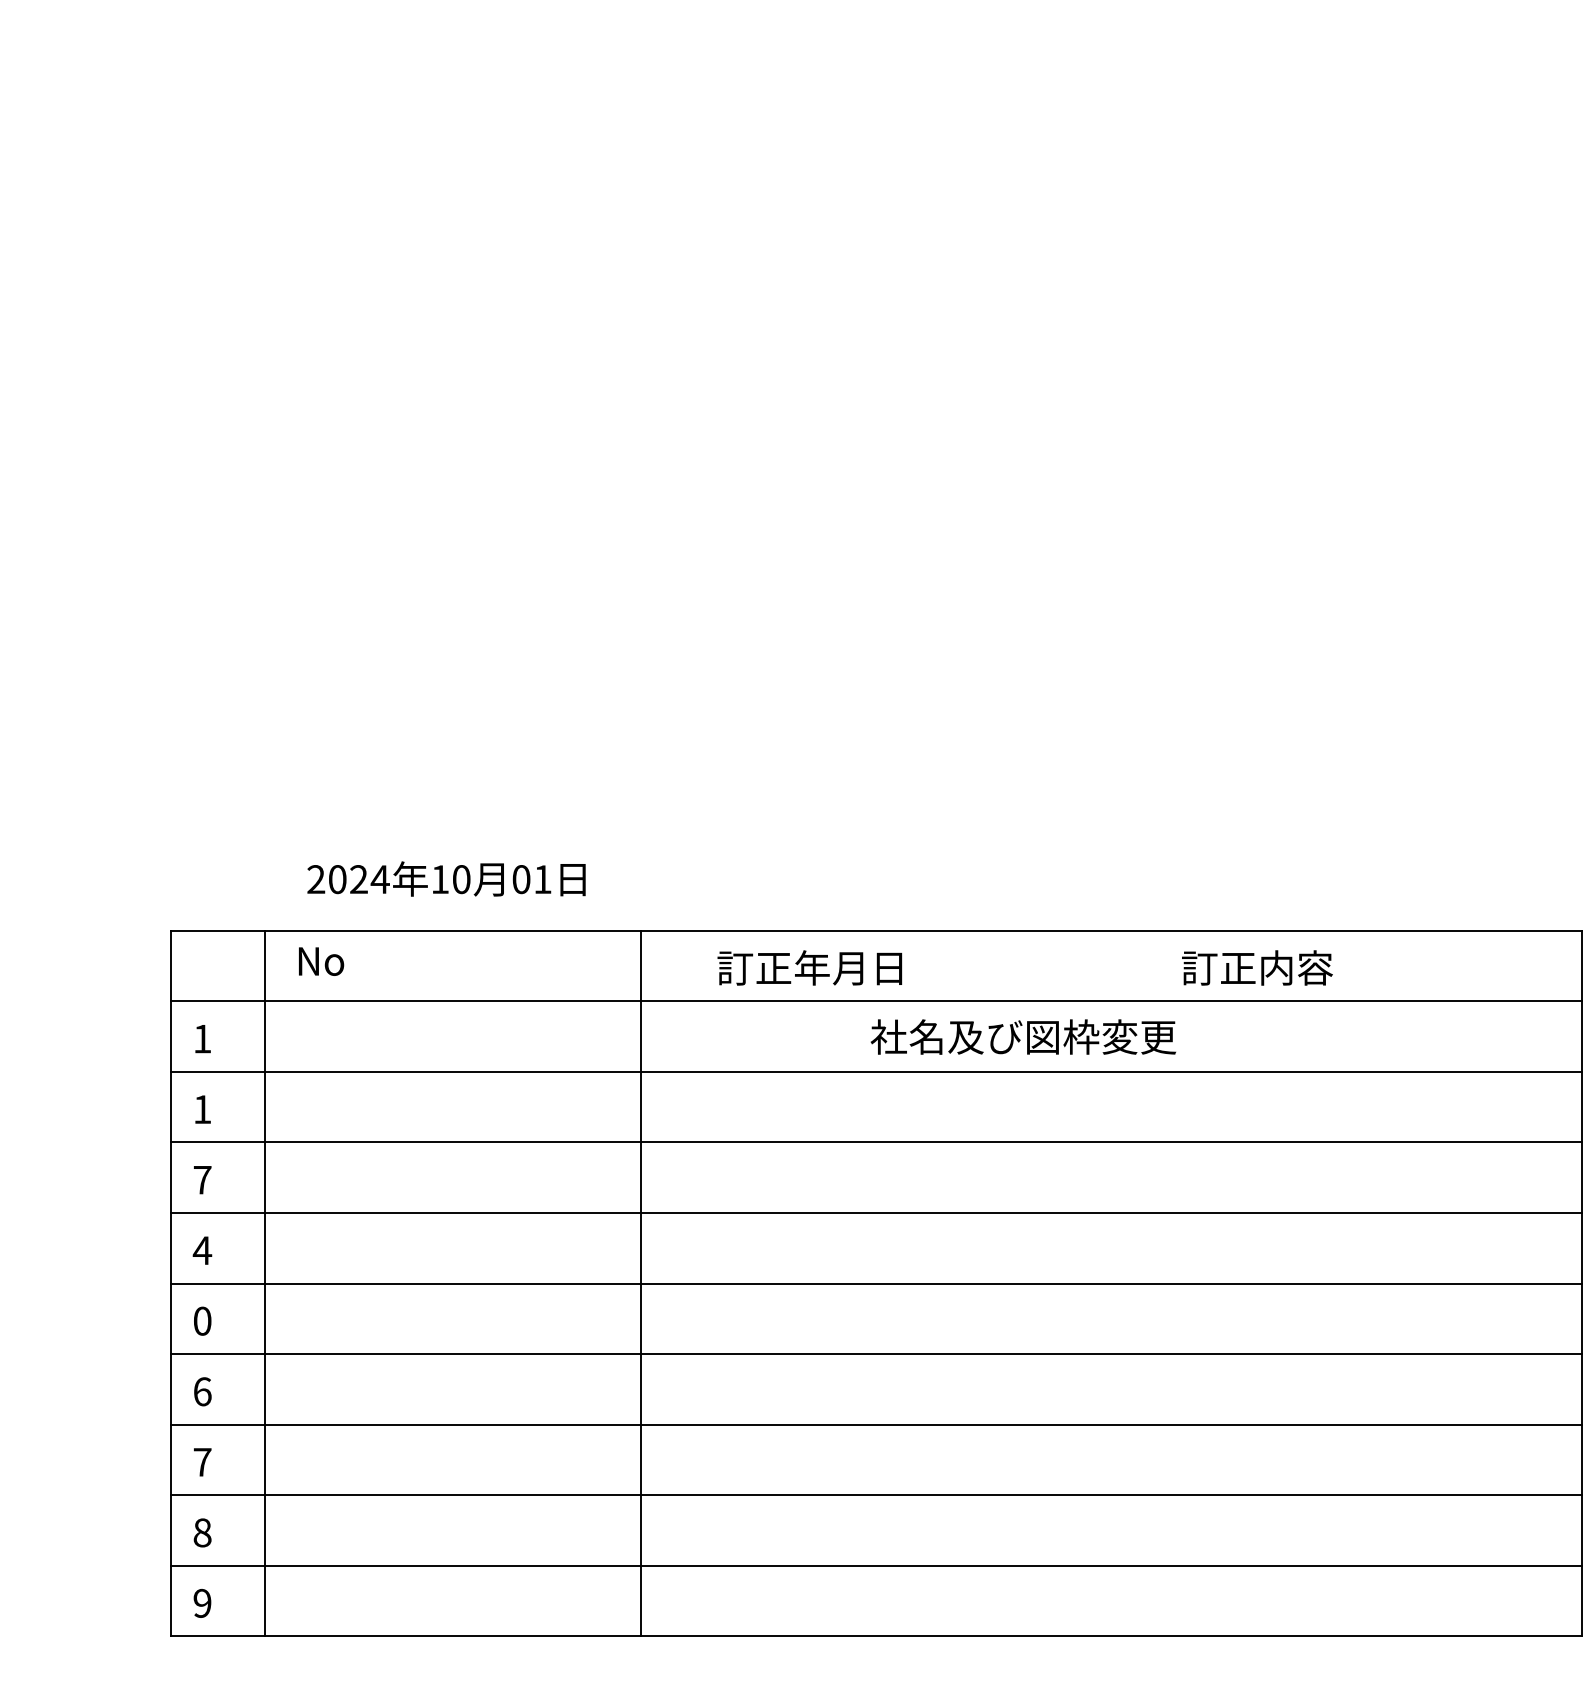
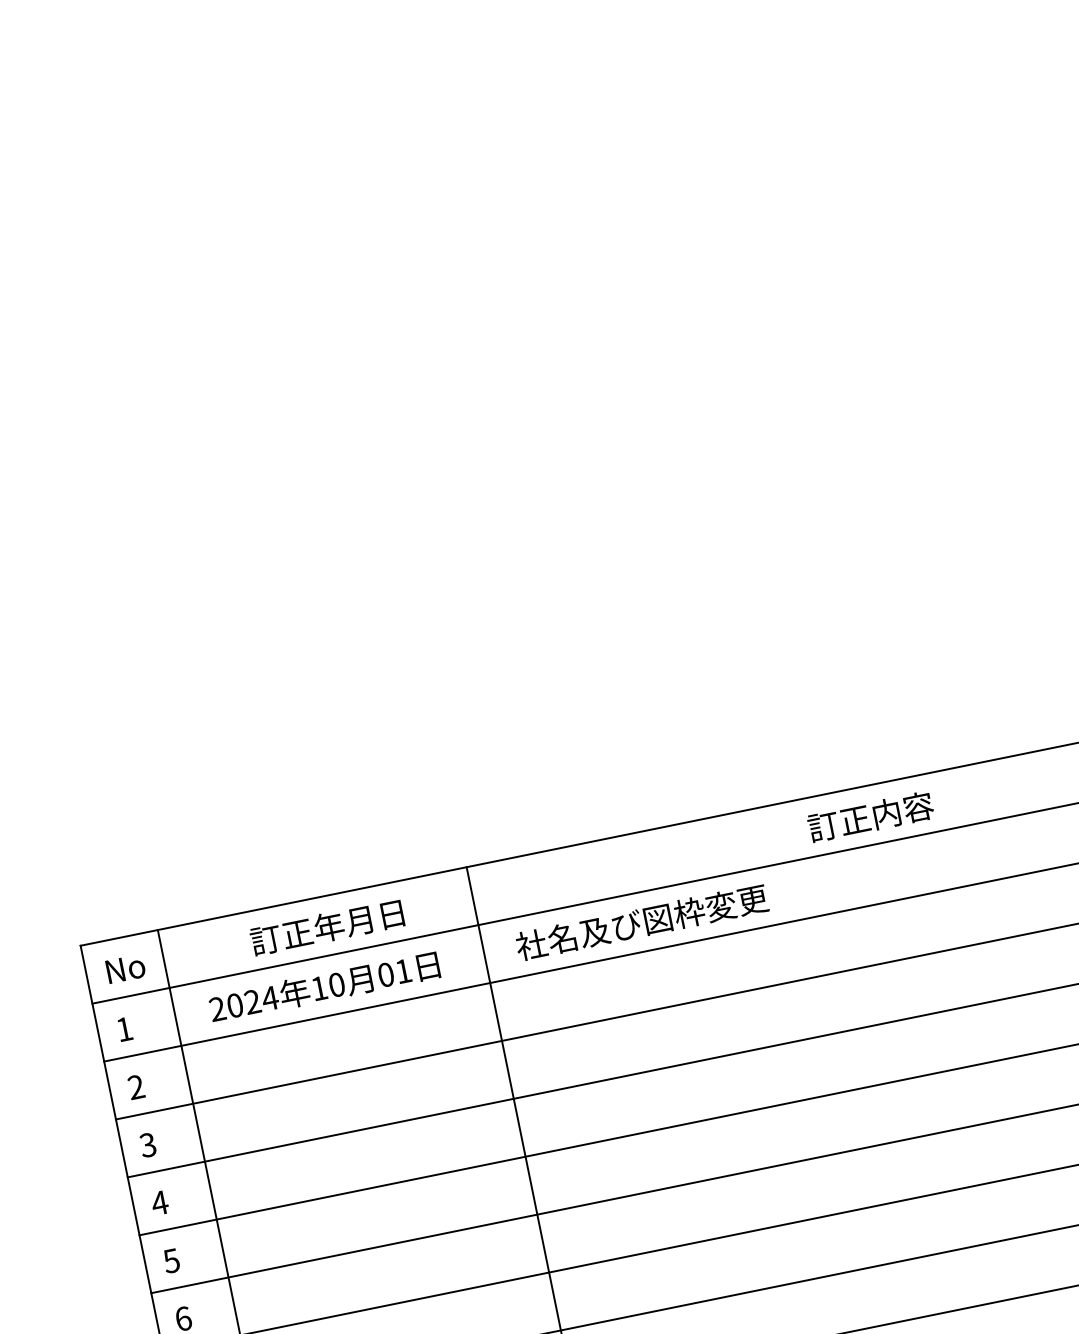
text: (446, 878) -> (324, 986), moved
text: (321, 961) -> (125, 968), moved
text: (809, 967) -> (326, 927), moved
text: (1257, 967) -> (870, 816), moved
text: (1022, 1036) -> (641, 922), moved
text: (202, 1109) -> (136, 1087), 1 -> 2
text: (202, 1179) -> (147, 1144), 7 -> 3
text: (202, 1320) -> (171, 1260), 0 -> 5

